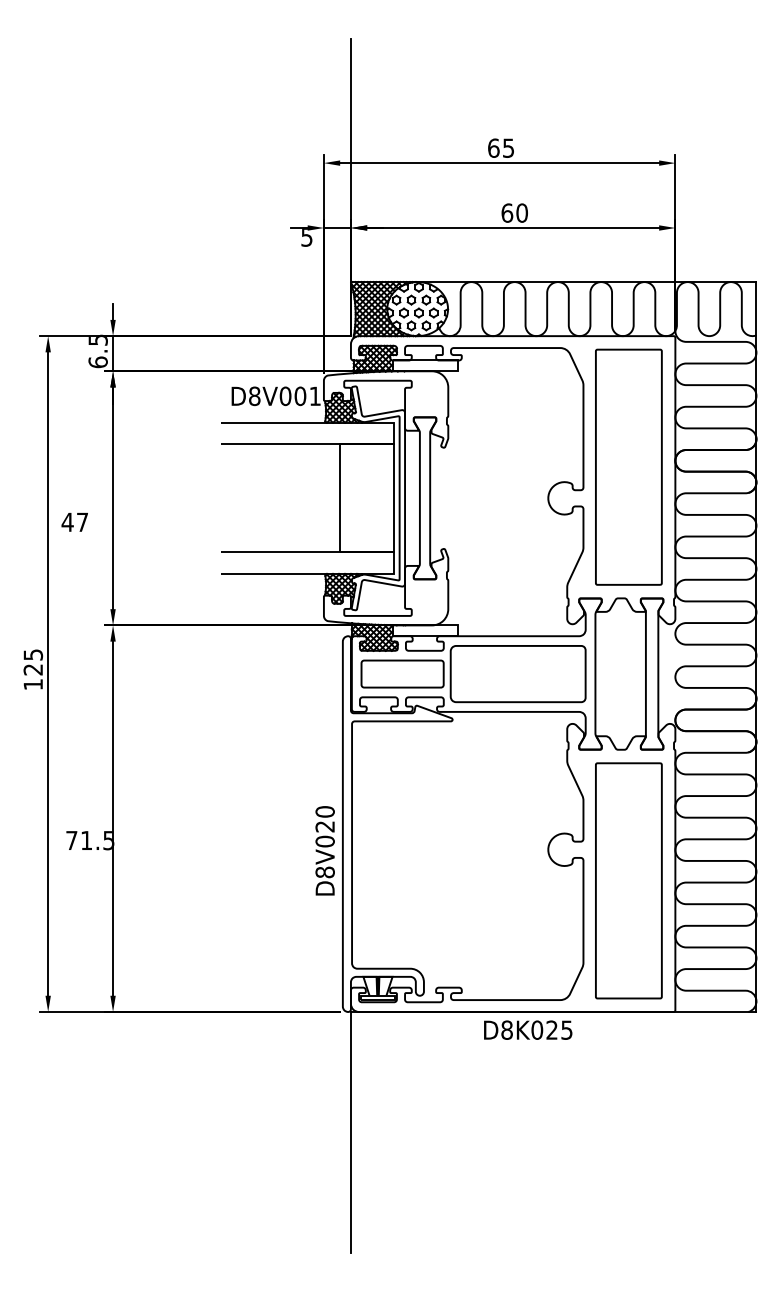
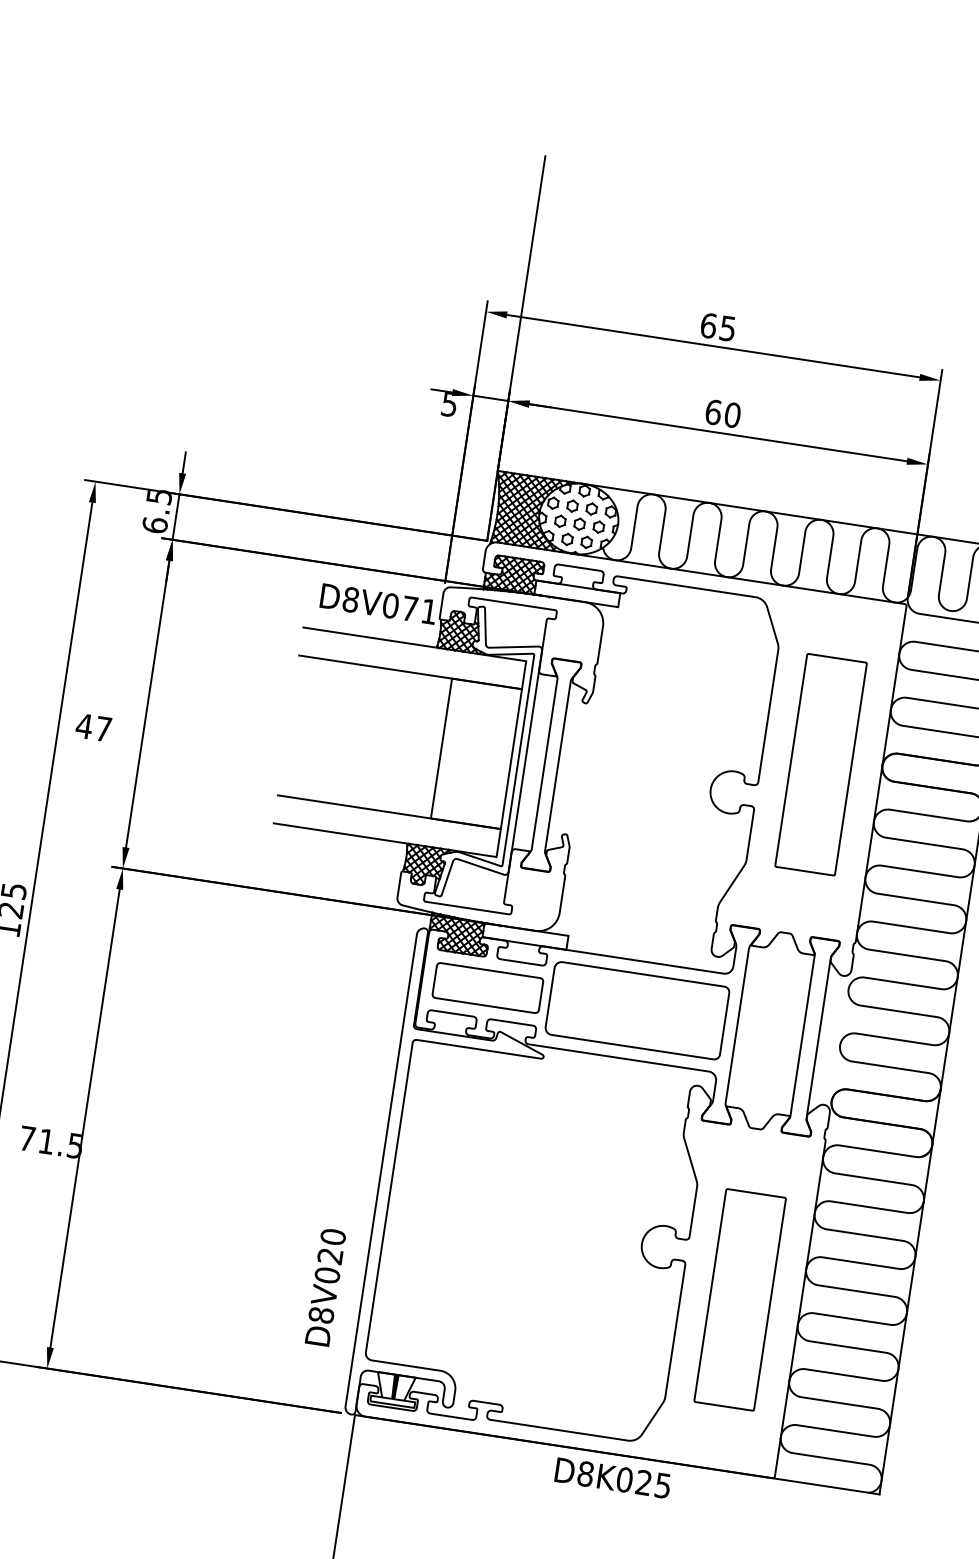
text: (300, 396) -> (410, 609), D8V001 -> D8V071
part: (628, 466) -> (820, 763), size x0.7
text: (324, 850) -> (324, 1286), moved
part: (628, 880) -> (739, 1299), size x0.7
text: (528, 1029) -> (613, 1477), moved

